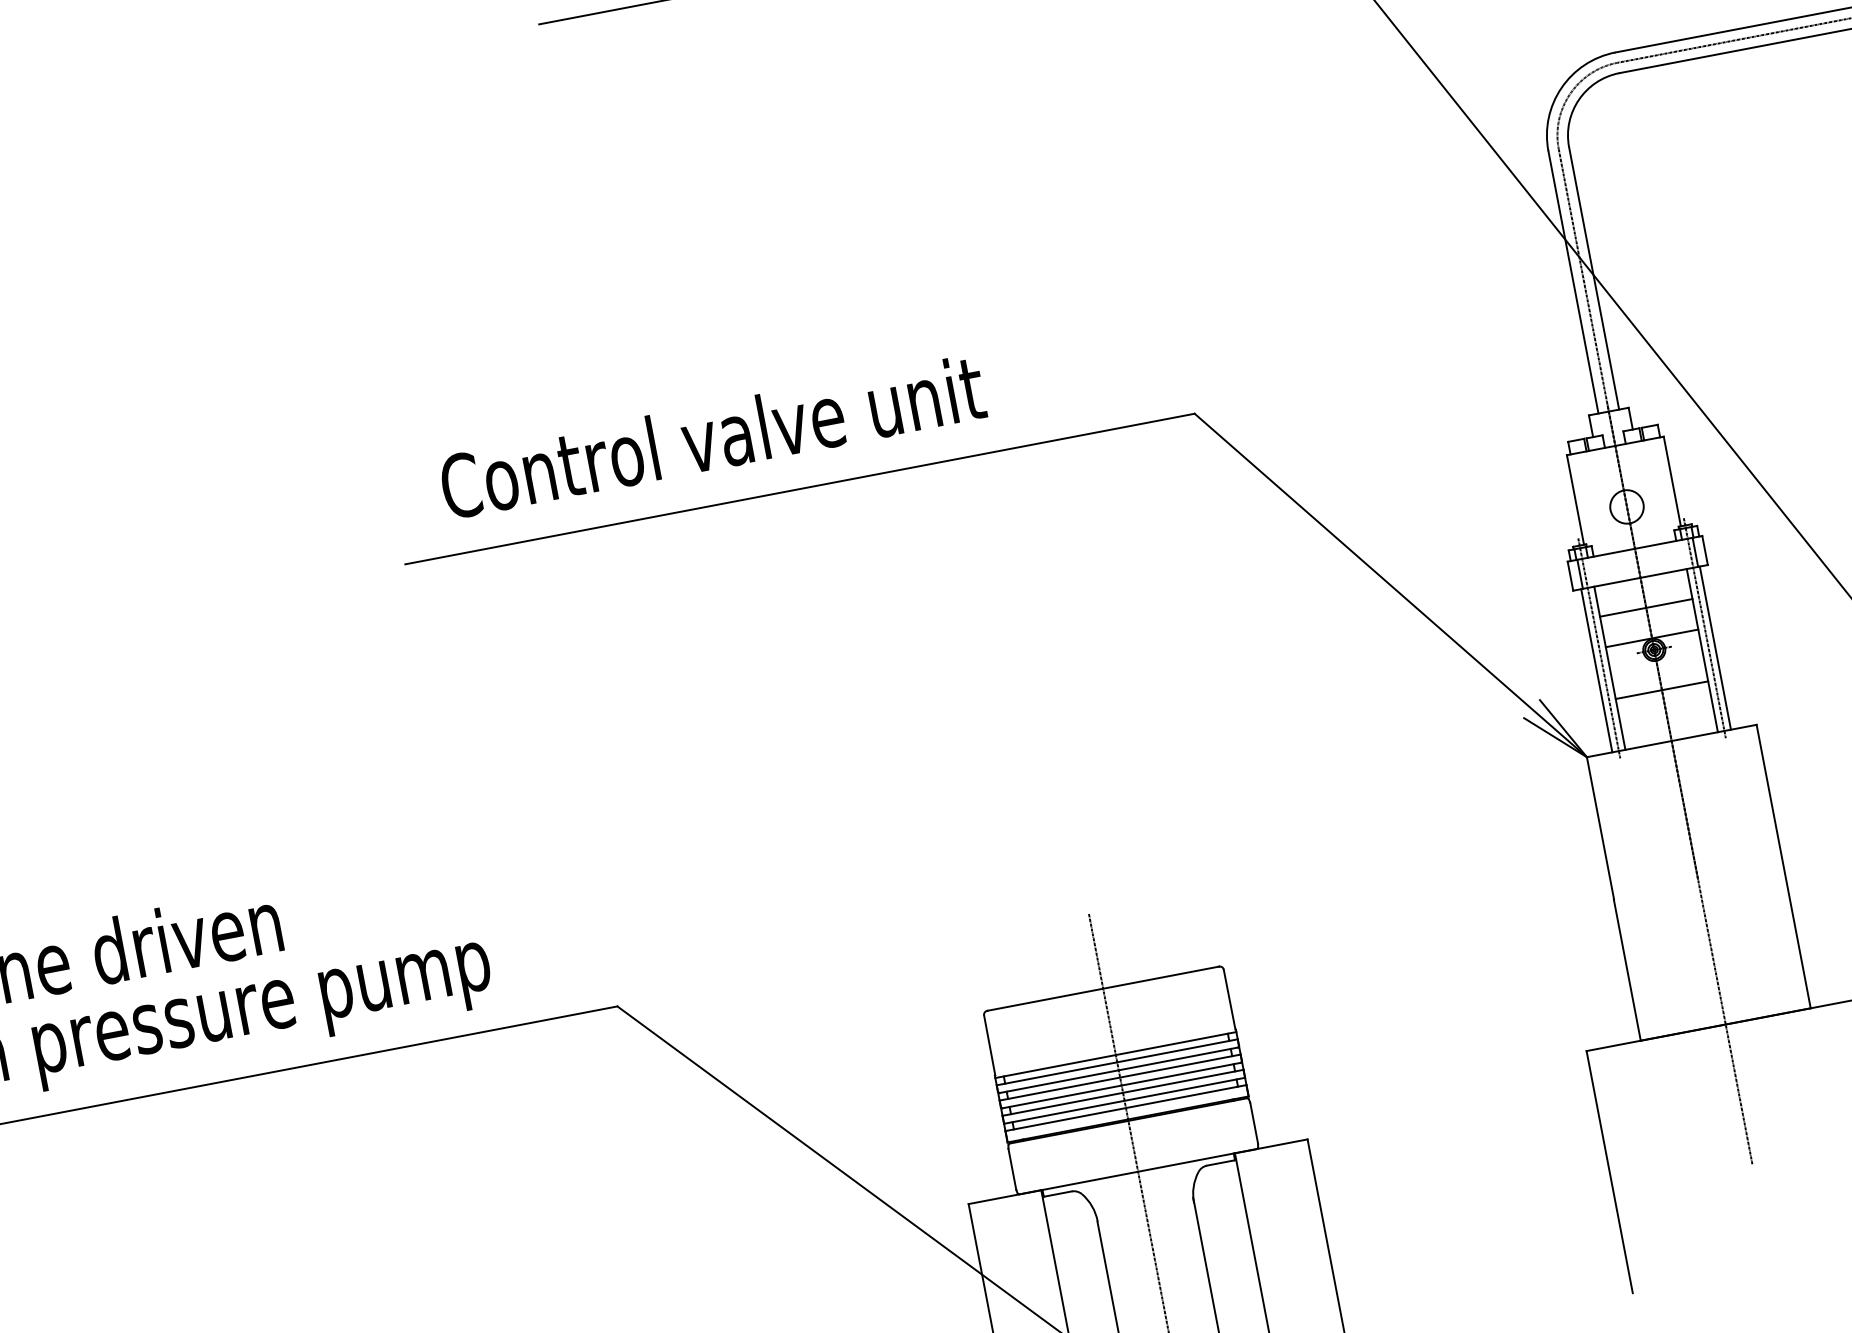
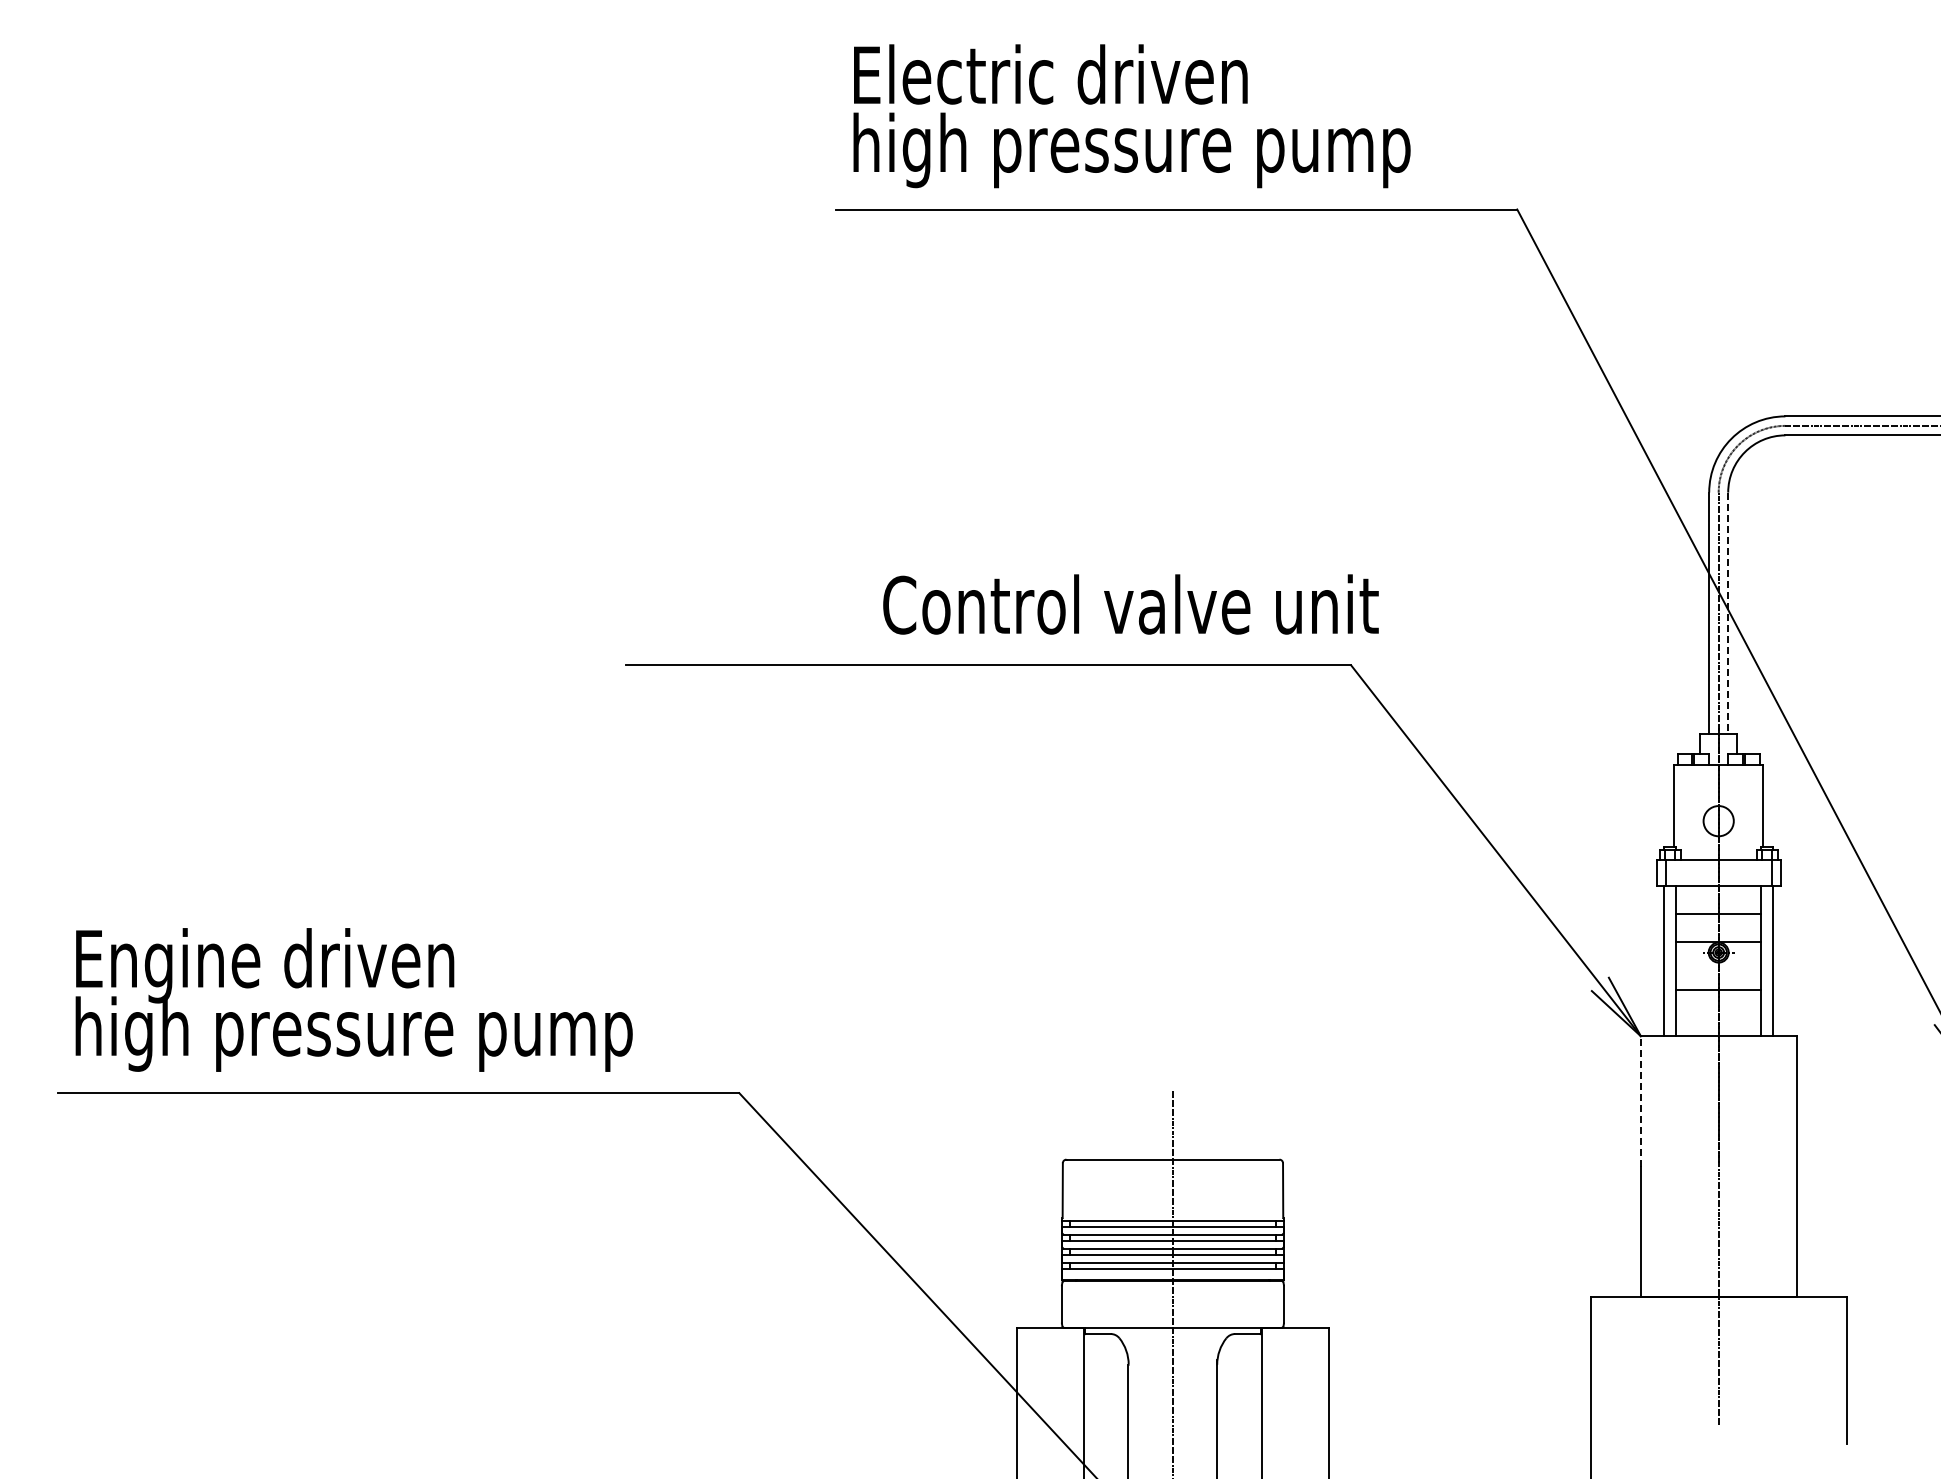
line: (1594, 278) -> (1728, 613), solid -> dashed
text: (712, 437) -> (1130, 604), moved
line: (1705, 627) -> (1767, 941), removed
line: (1599, 647) -> (1670, 941), removed
line: (1600, 828) -> (1640, 1101), solid -> dashed

